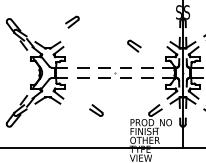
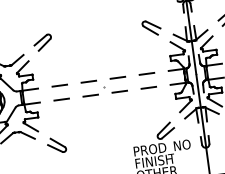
part: (72, 21) -> (42, 41), moved
part: (134, 45) -> (151, 27), moved
part: (96, 110) -> (56, 145), moved

